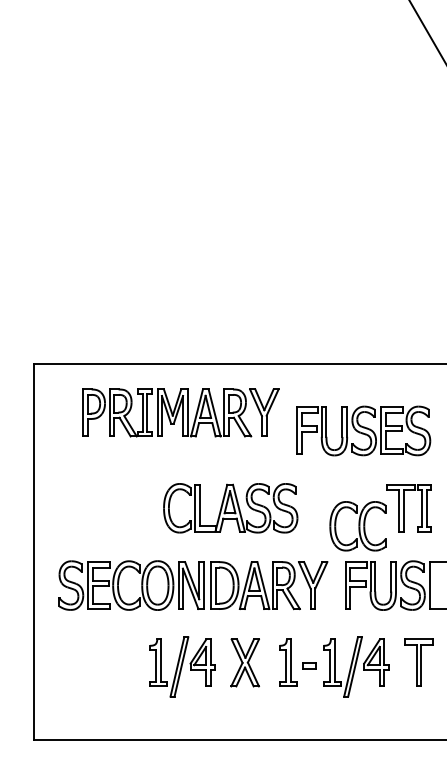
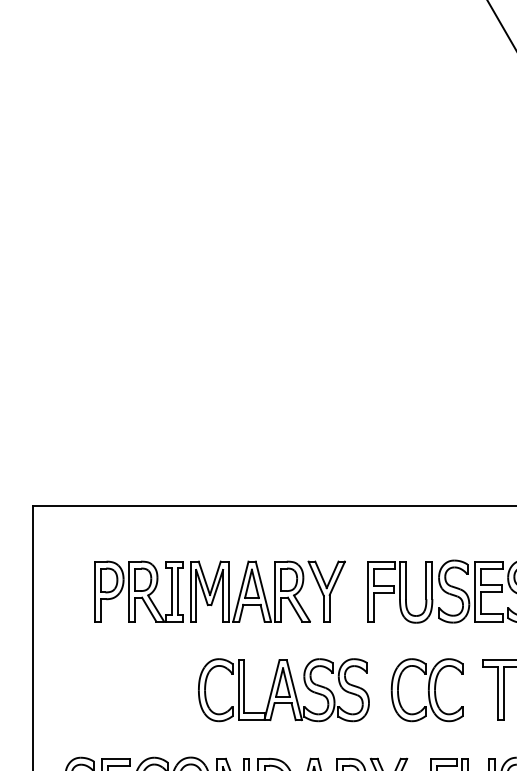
part: (180, 412) -> (219, 590), moved
part: (357, 526) -> (426, 690), moved

